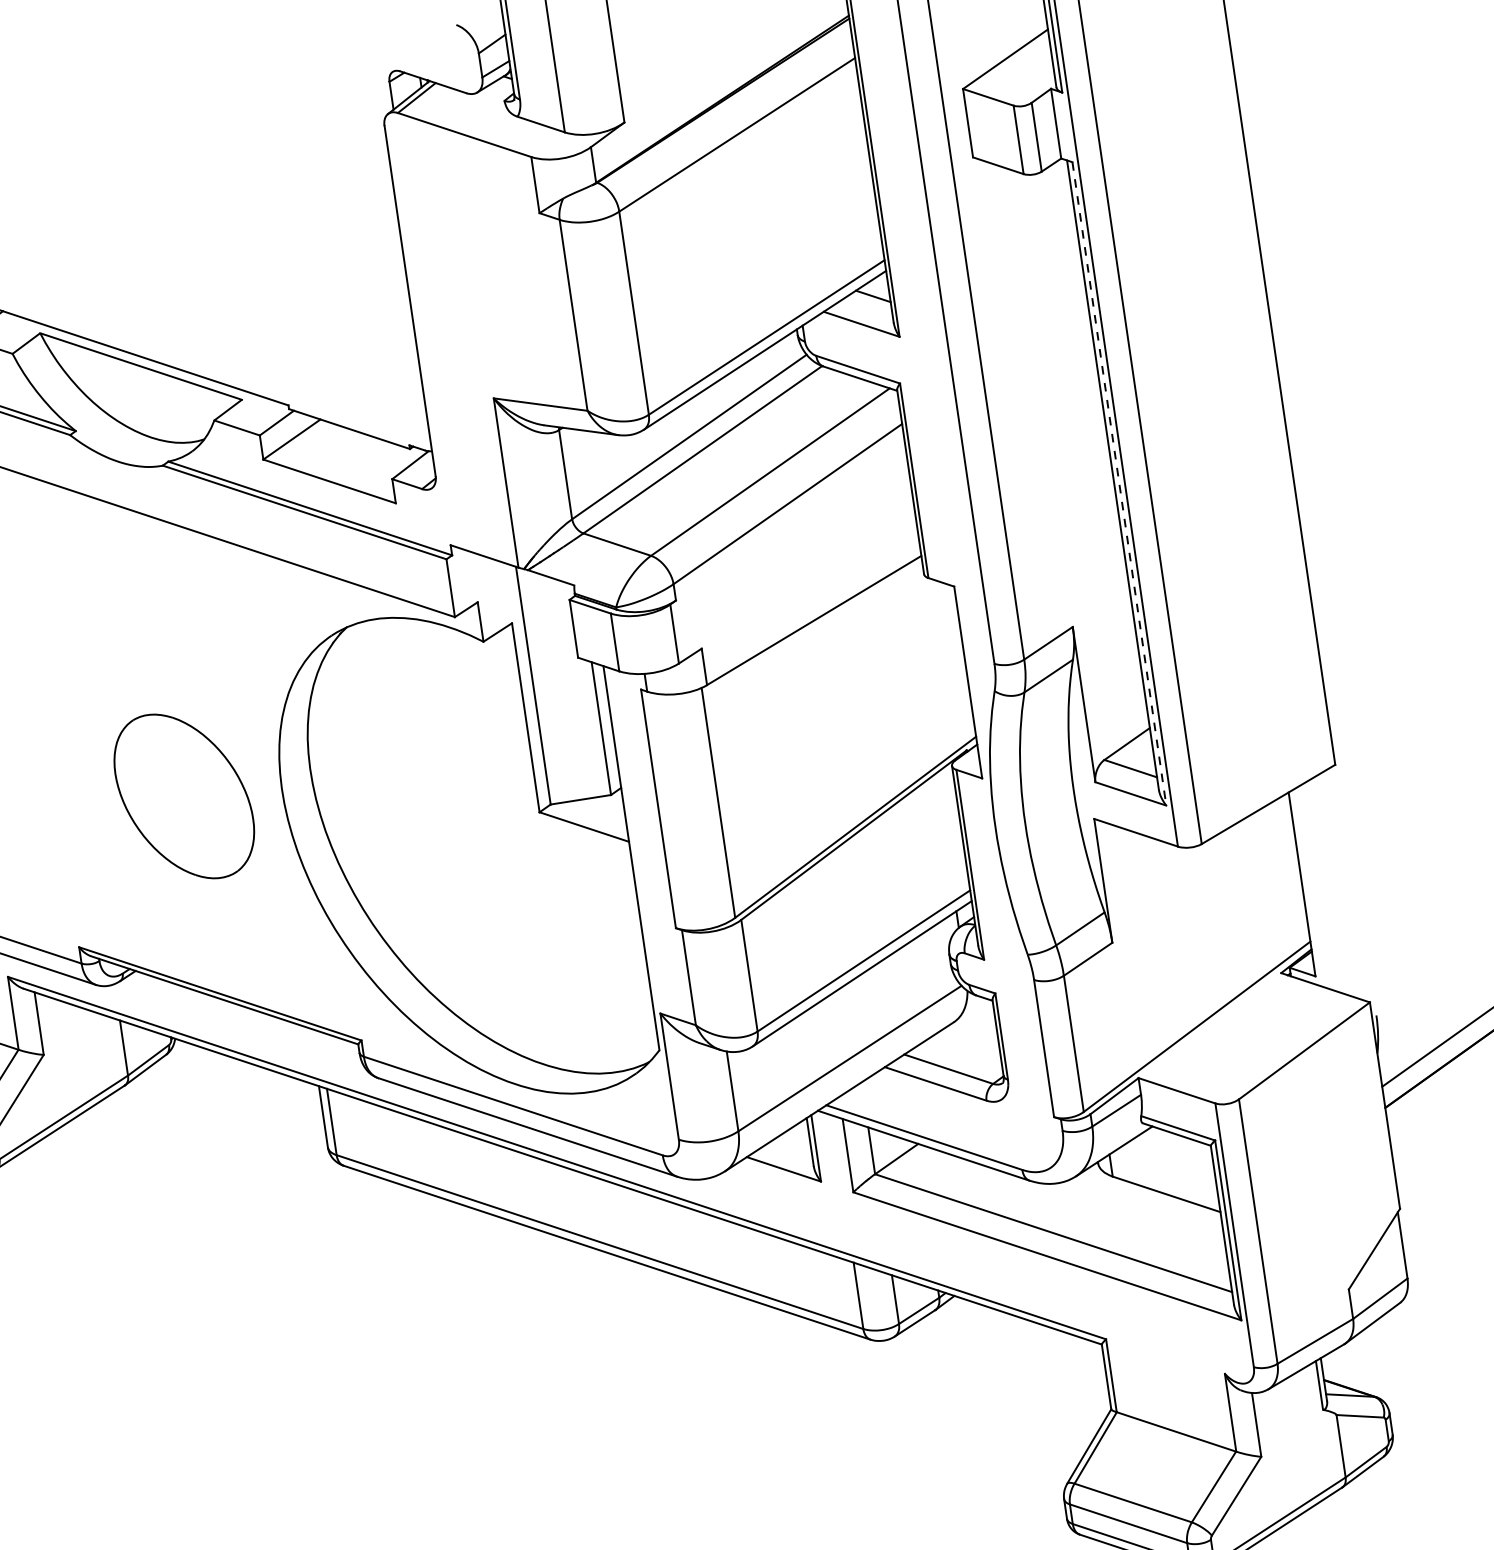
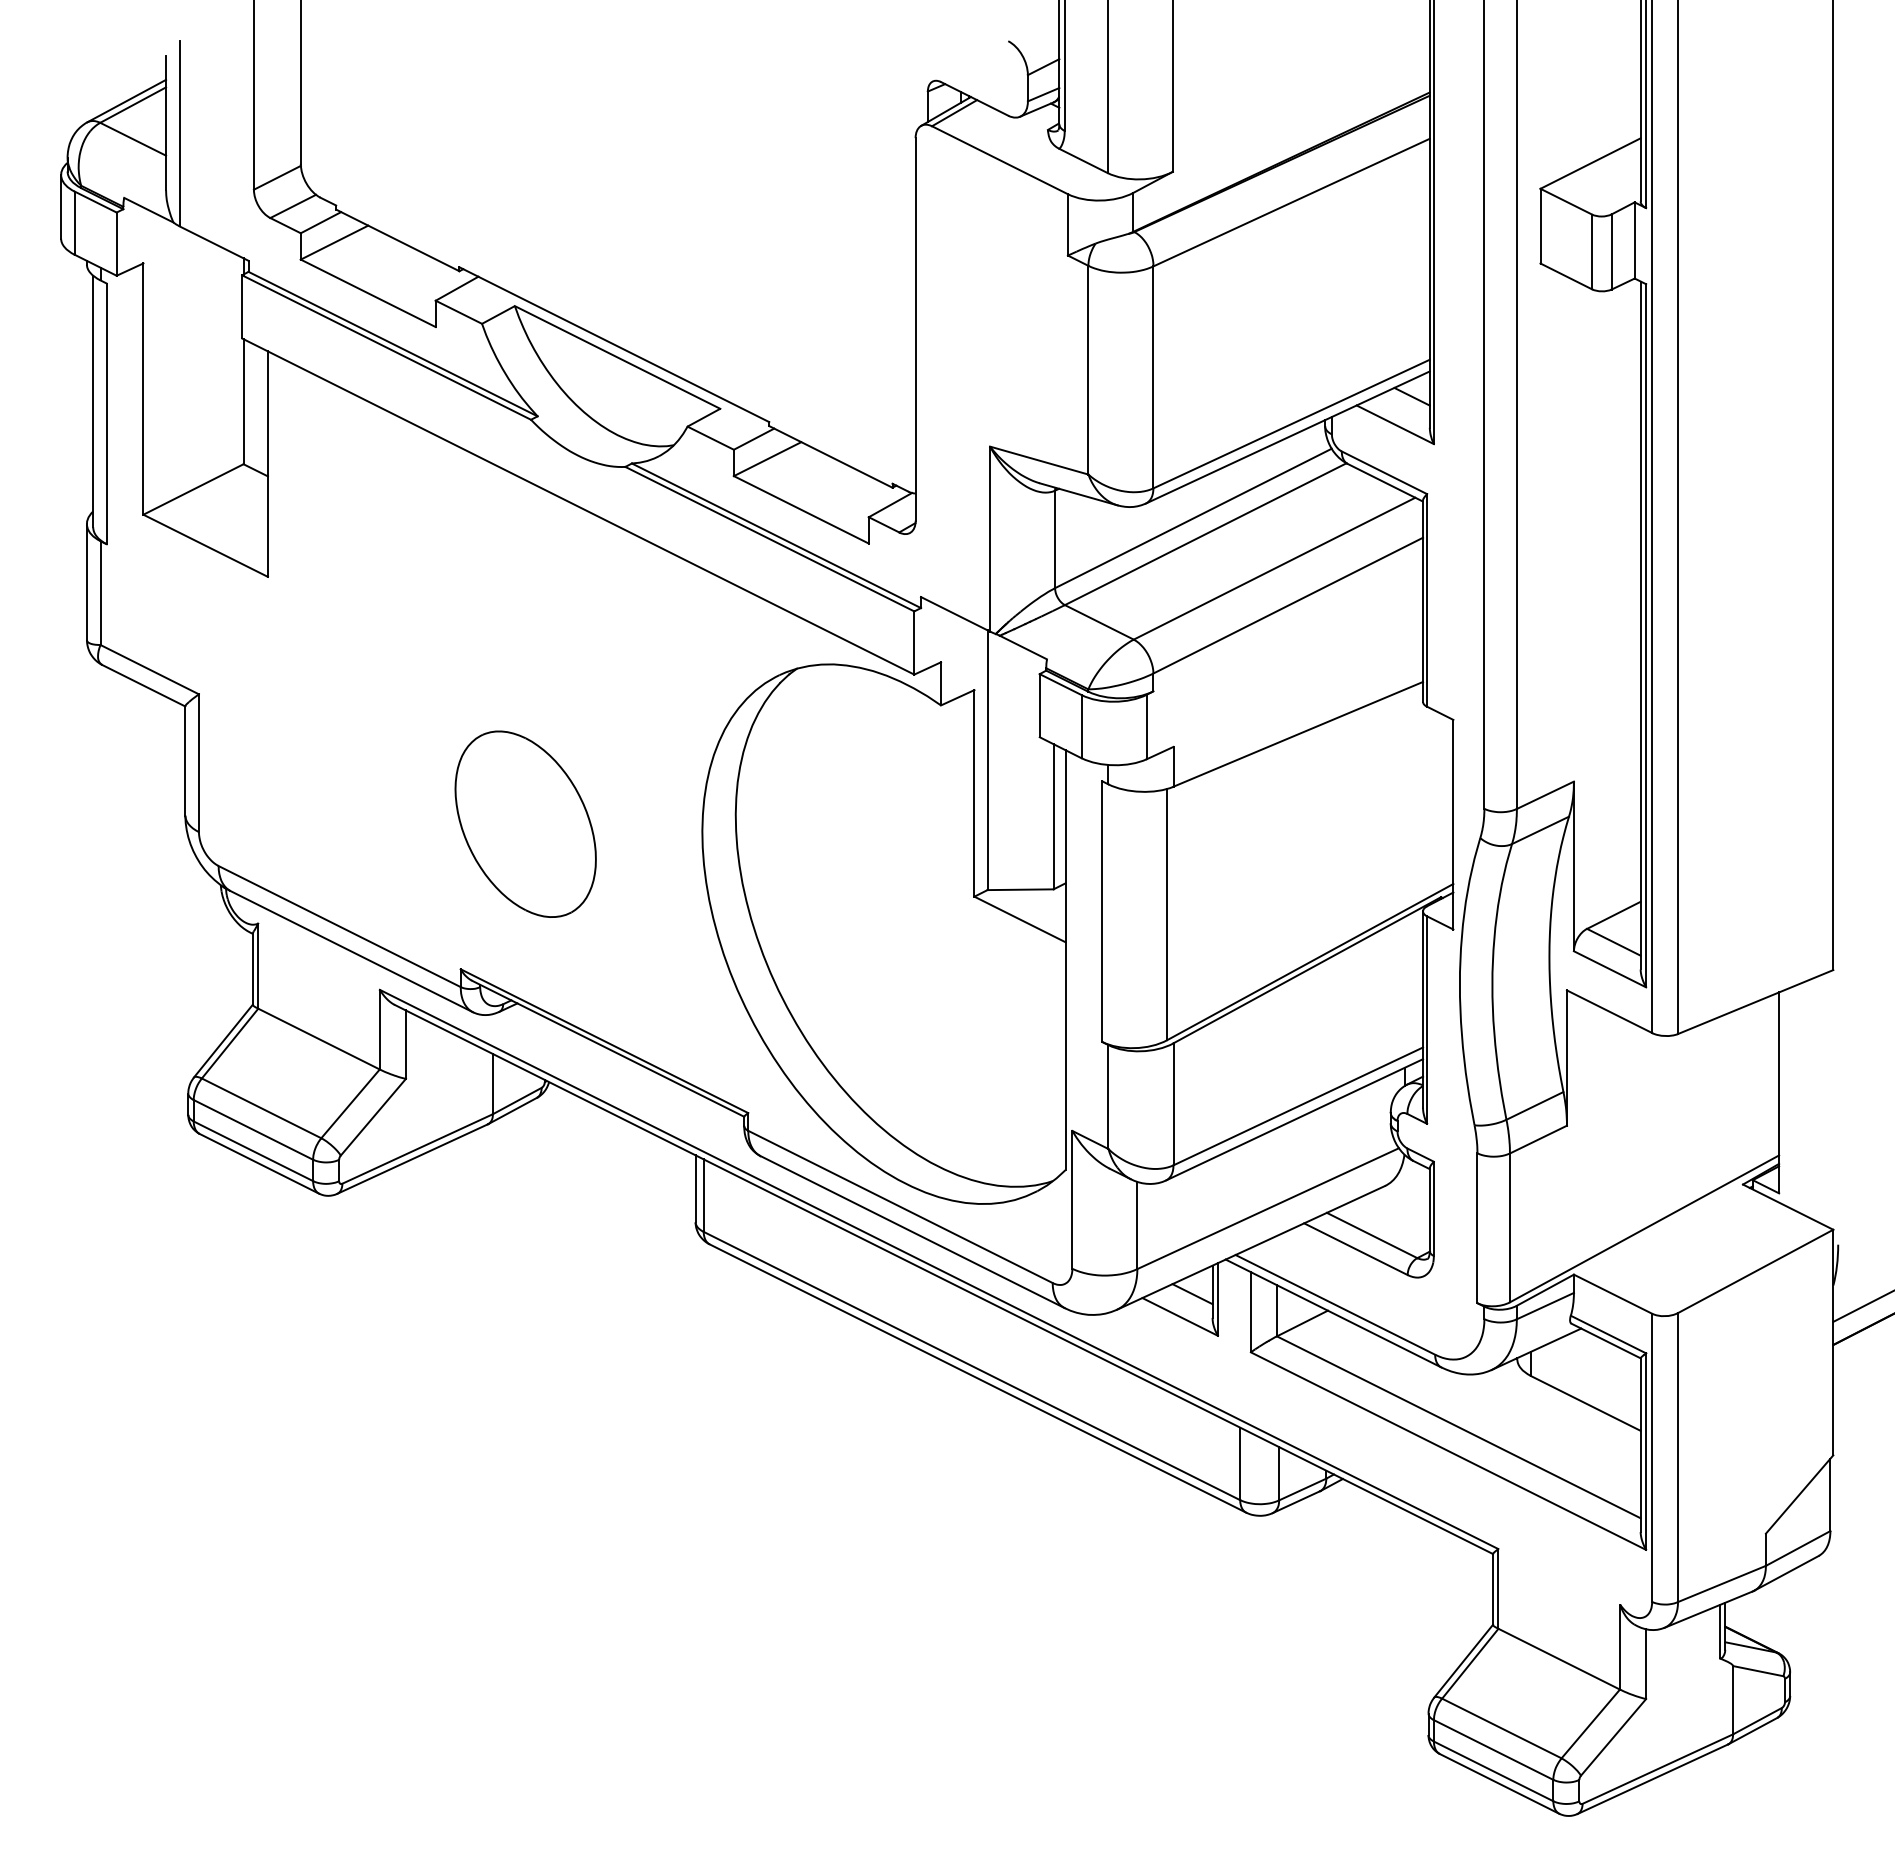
line: (1119, 483) -> (1646, 635), dashed -> solid
part: (184, 795) -> (525, 823), moved
line: (792, 1147) -> (1192, 1294), added

